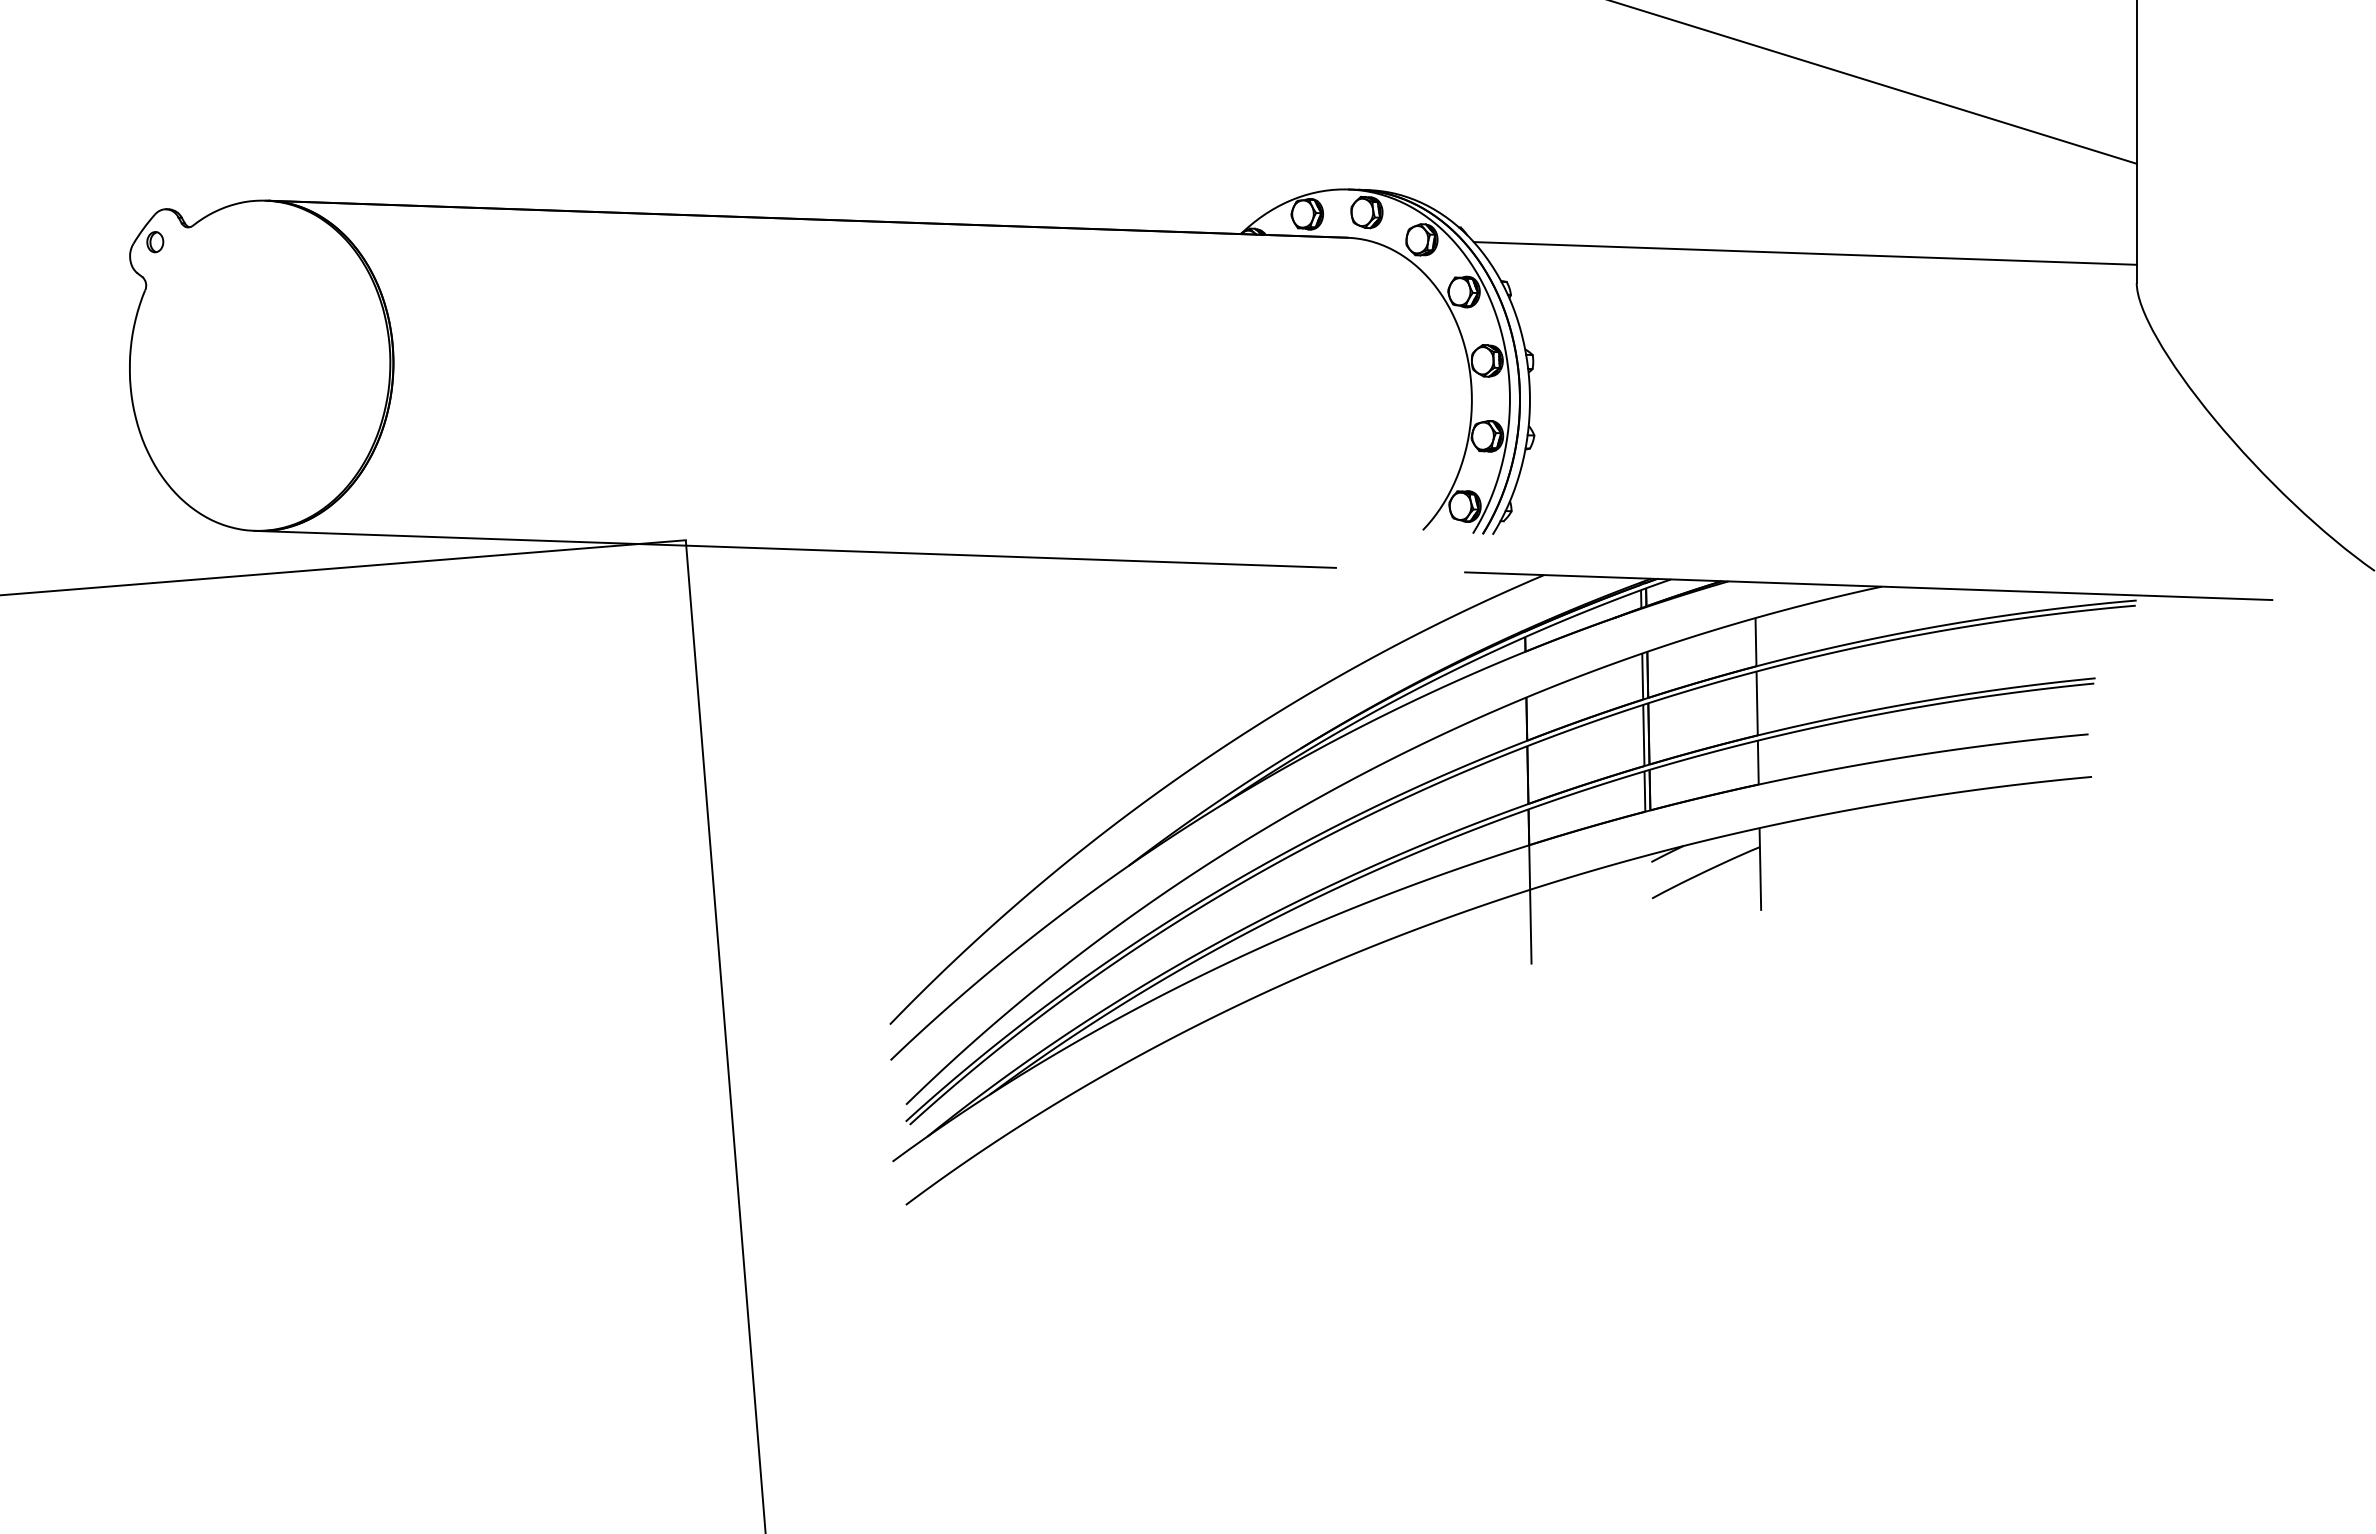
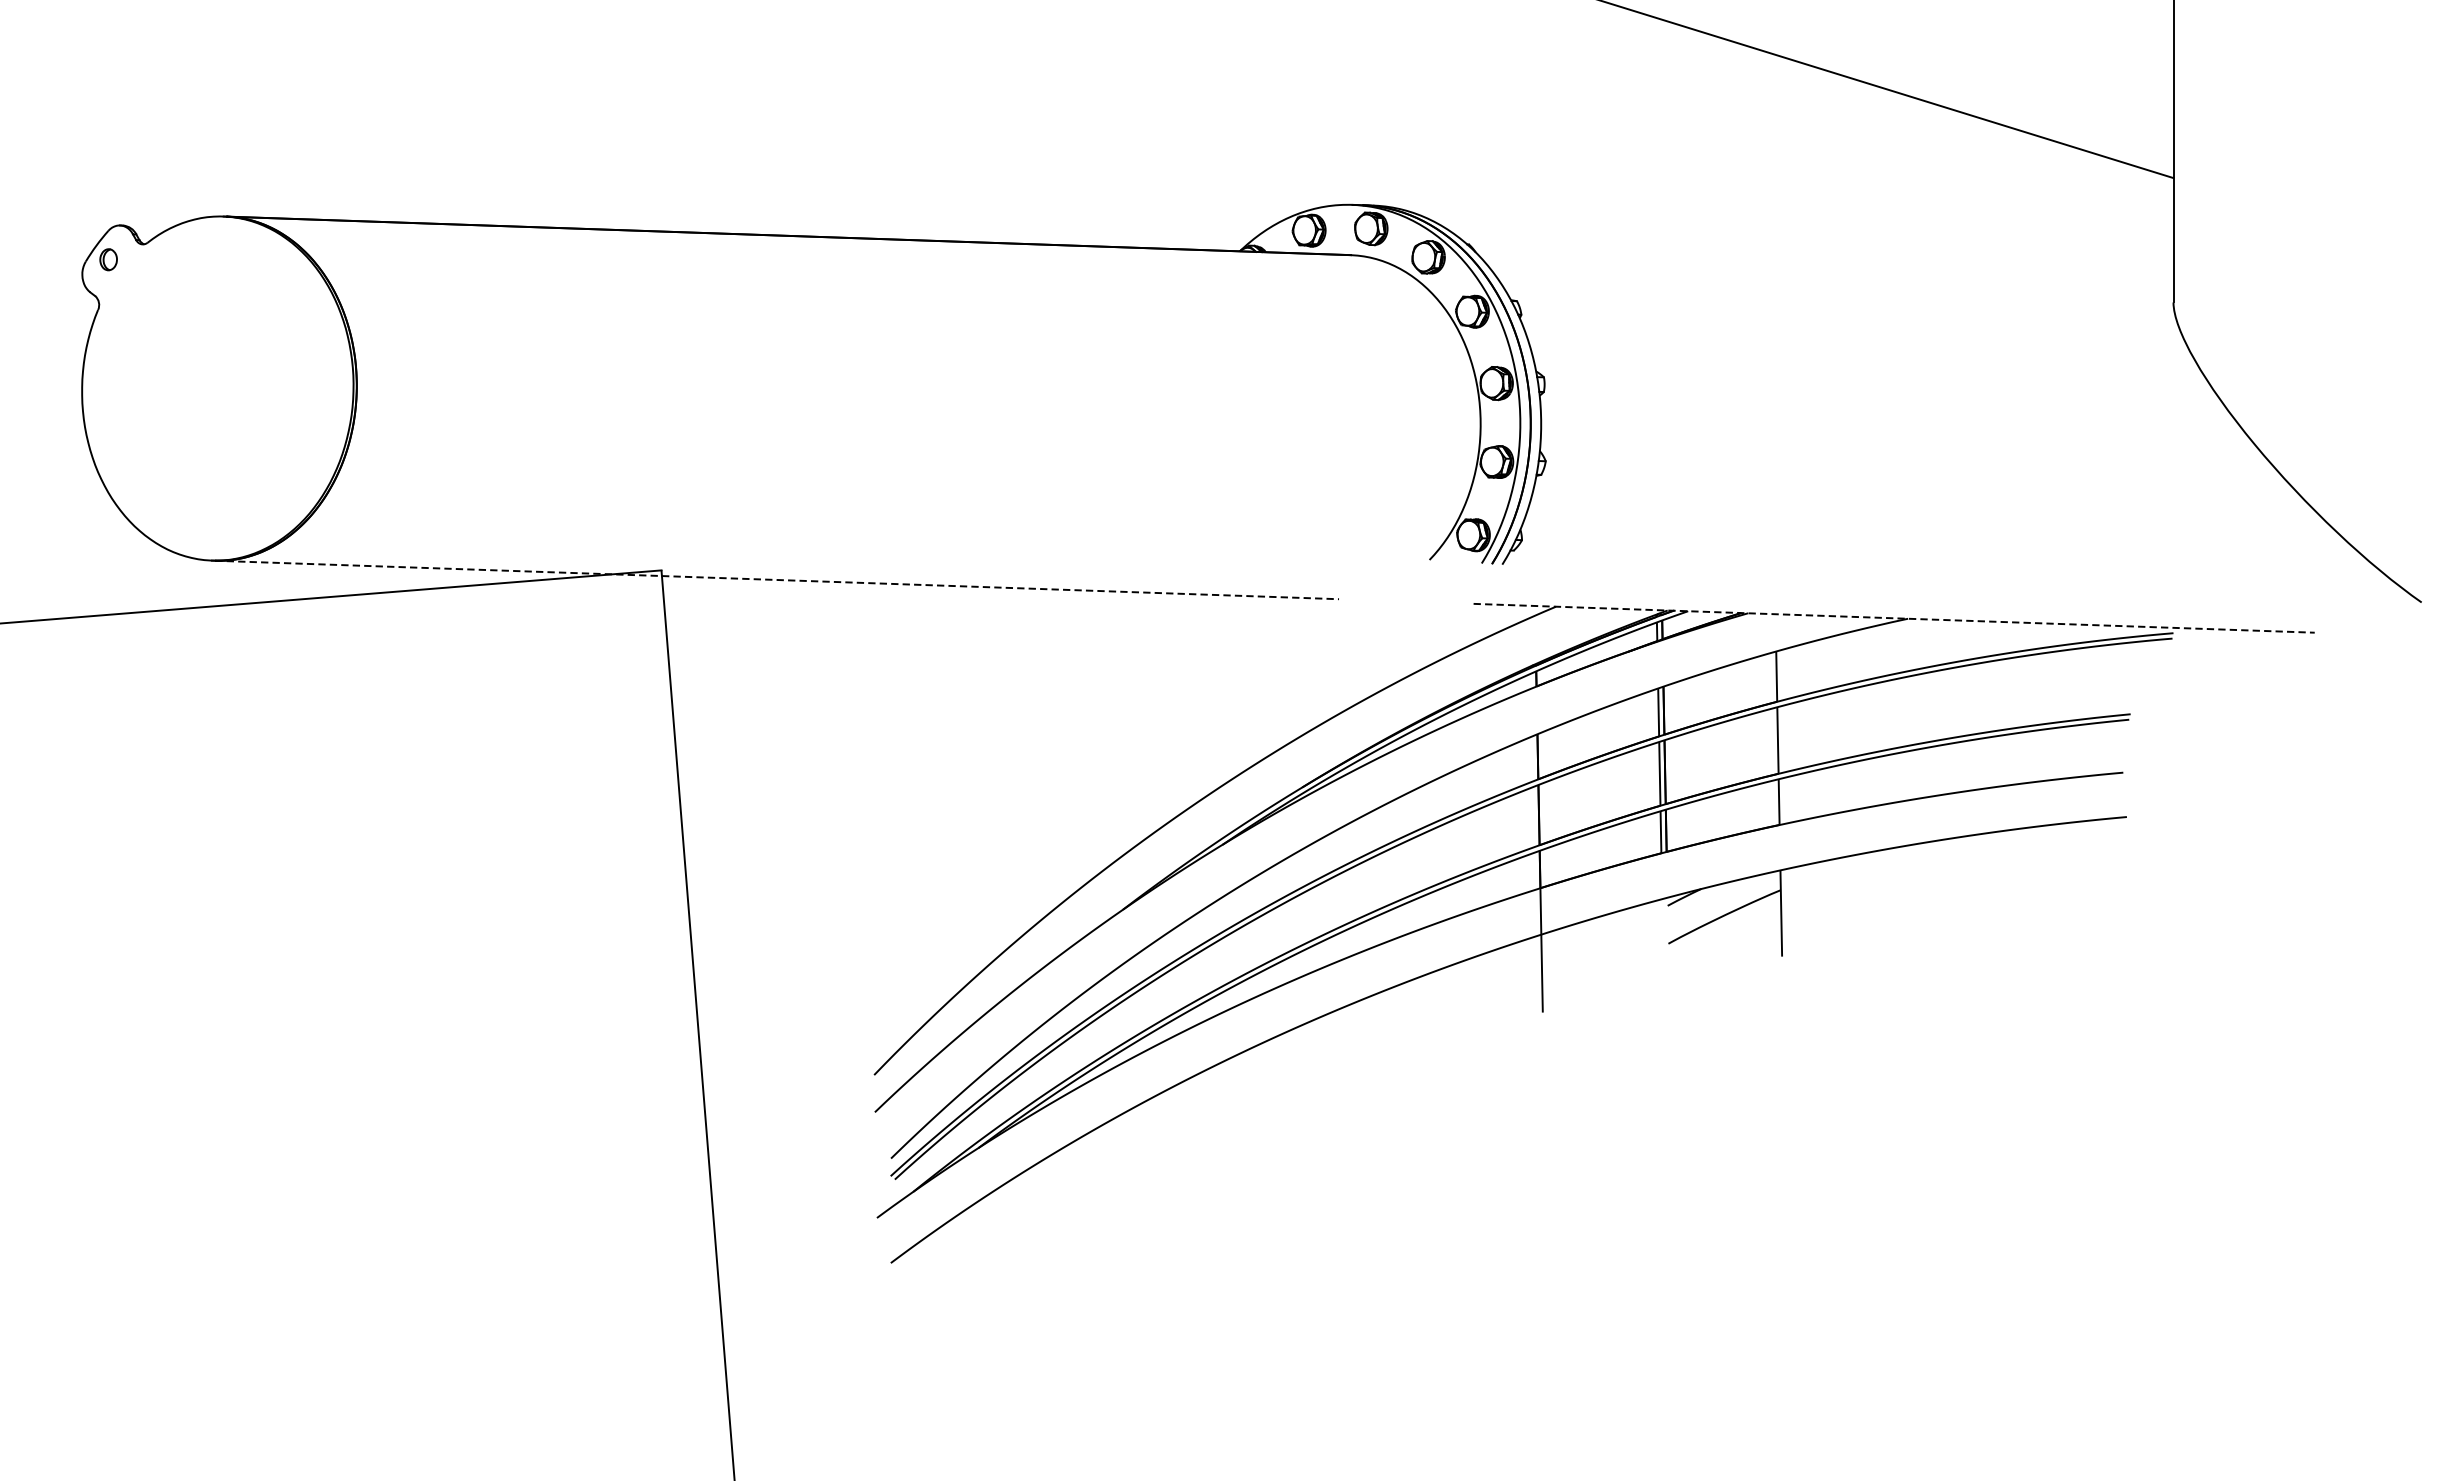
line: (1804, 253) -> (1827, 271), removed
line: (796, 549) -> (776, 580), solid -> dashed
line: (1868, 586) -> (1893, 618), solid -> dashed

